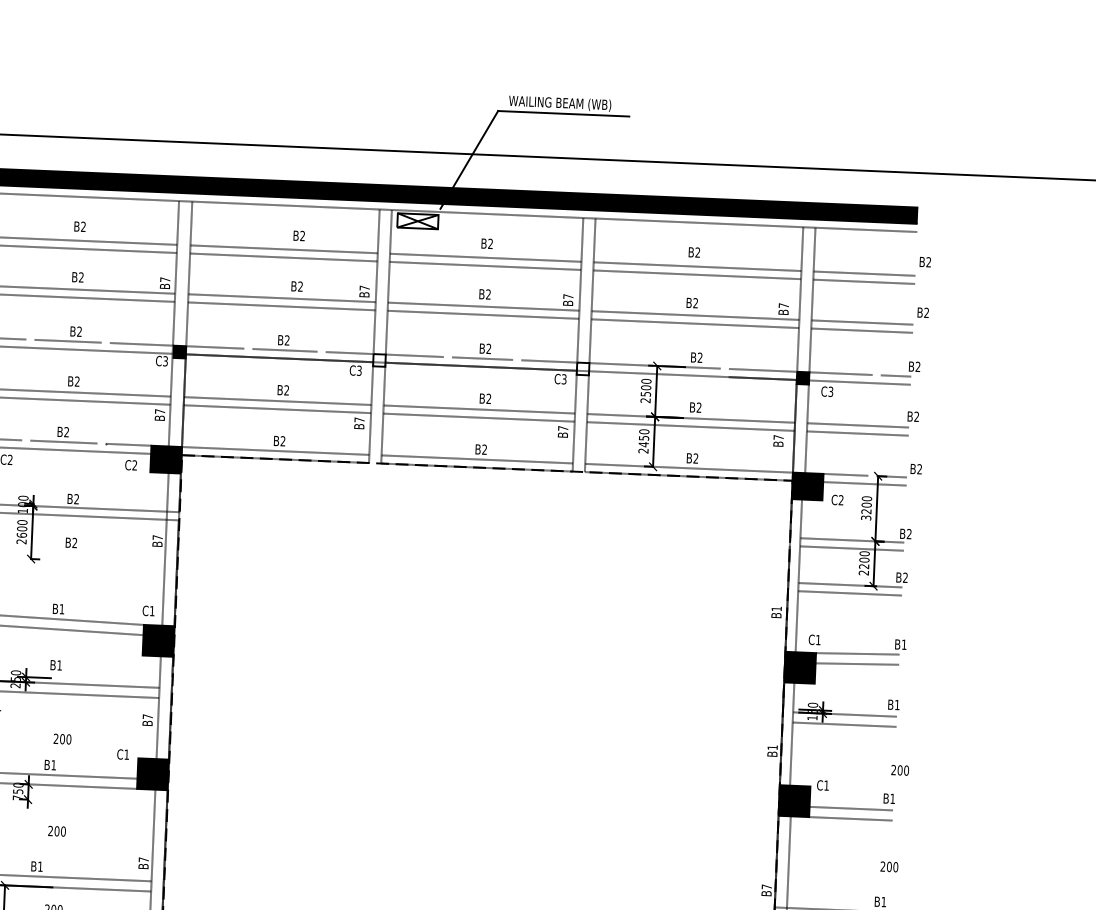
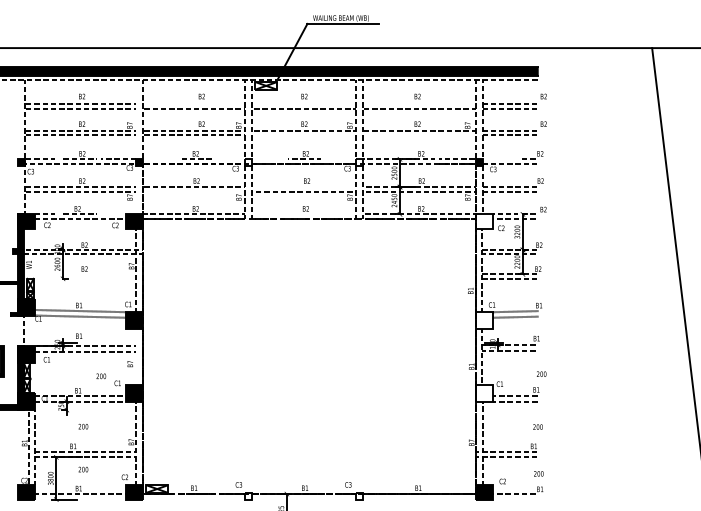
line: (283, 249) -> (193, 104), removed
line: (484, 258) -> (303, 104), removed
line: (697, 267) -> (419, 104), removed
line: (482, 315) -> (303, 135), removed
line: (694, 323) -> (419, 135), removed
line: (173, 324) -> (135, 147), removed
line: (215, 347) -> (158, 159), removed
line: (348, 353) -> (231, 159), removed
line: (414, 356) -> (267, 159), removed
line: (548, 361) -> (340, 159), removed
line: (841, 374) -> (500, 159), removed
line: (276, 409) -> (193, 191), removed
line: (478, 410) -> (303, 187), removed
line: (128, 445) -> (113, 214), removed
line: (476, 459) -> (303, 214), removed
fill: (807, 486) -> (484, 221), removed
fill: (799, 667) -> (484, 320), removed
line: (159, 706) -> (136, 356), removed
text: (62, 739) -> (101, 376), moved
fill: (794, 801) -> (484, 393), removed

